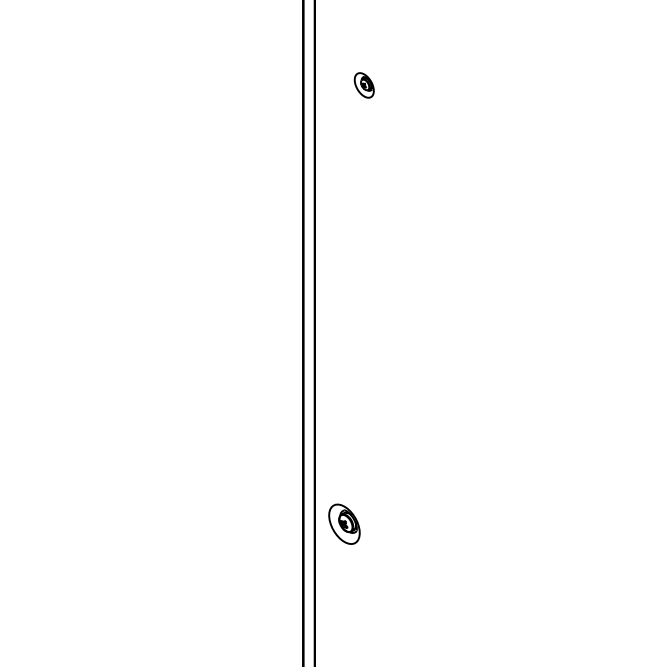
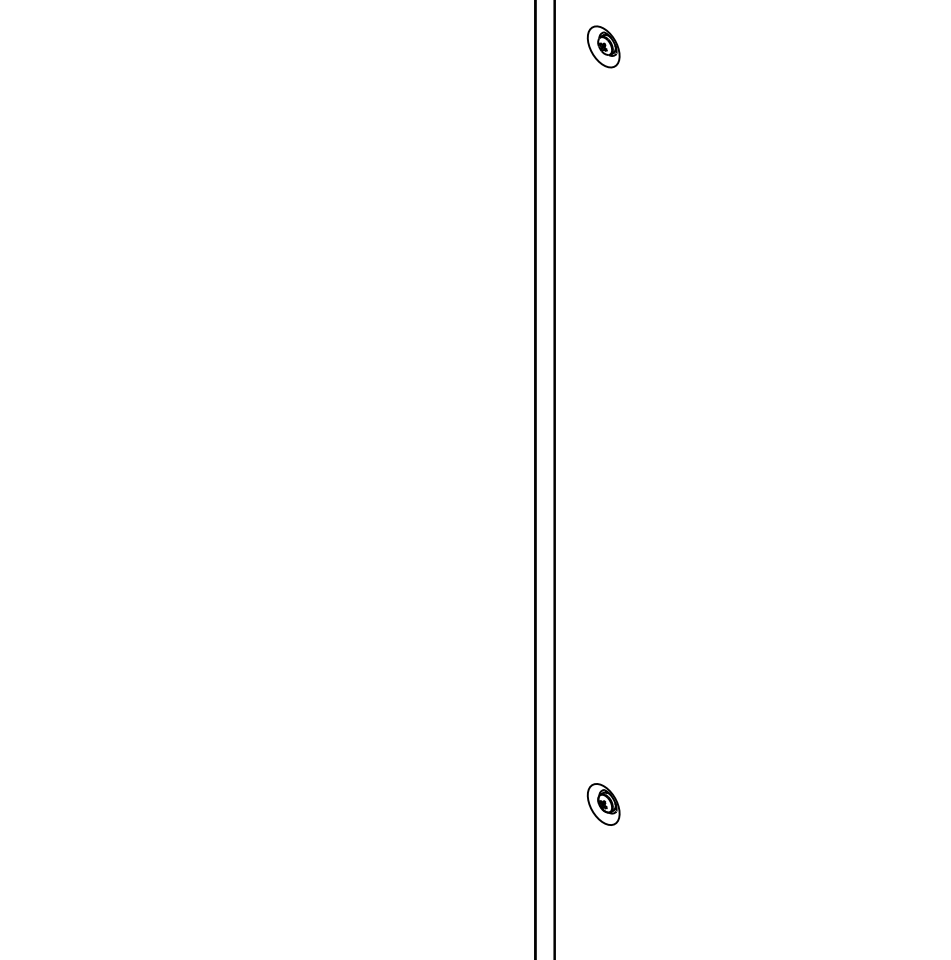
part: (363, 85) -> (602, 47), moved
part: (343, 524) -> (602, 804), size x0.62

